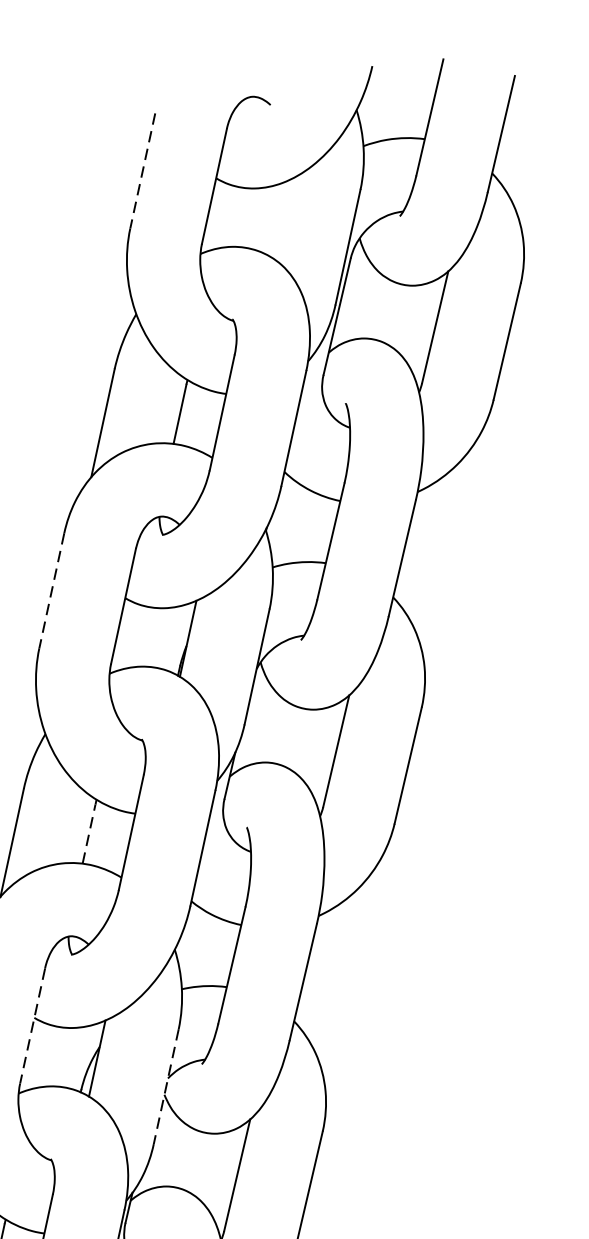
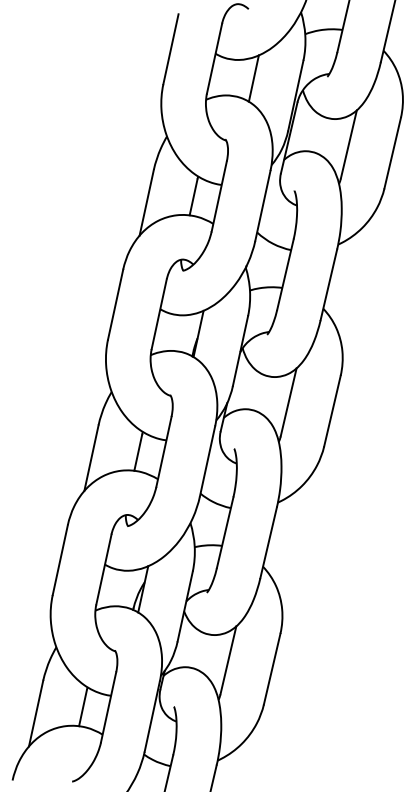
line: (142, 171) -> (170, 49), dashed -> solid
line: (278, 218) -> (253, 78), added
line: (51, 590) -> (115, 304), dashed -> solid
line: (89, 833) -> (138, 452), dashed -> solid
line: (31, 1025) -> (103, 569), dashed -> solid
line: (166, 1086) -> (185, 606), dashed -> solid

